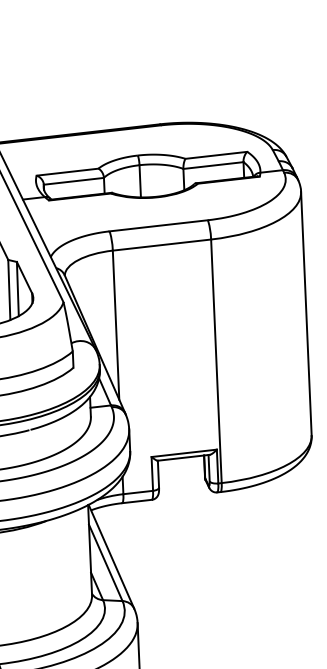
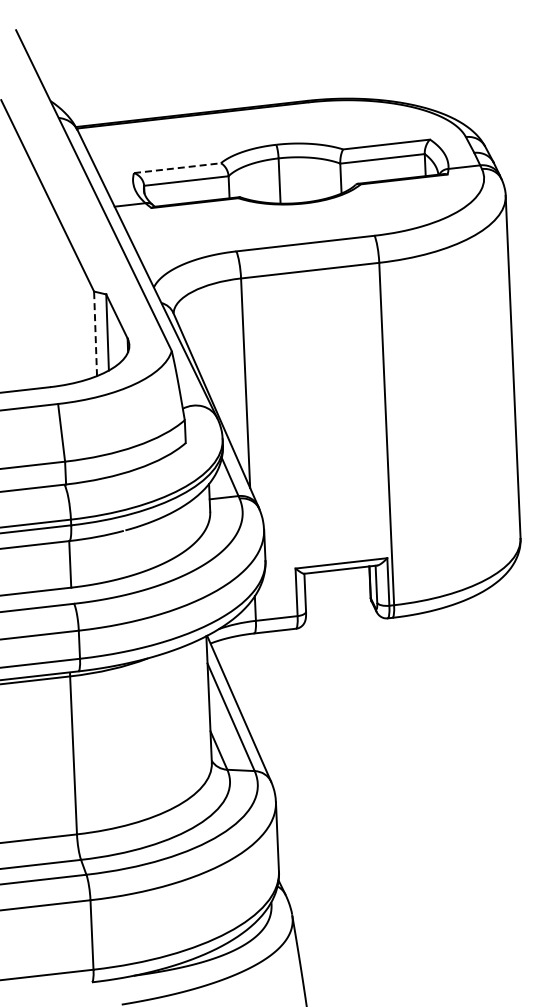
line: (67, 172) -> (177, 168), solid -> dashed
line: (9, 289) -> (95, 333), solid -> dashed

